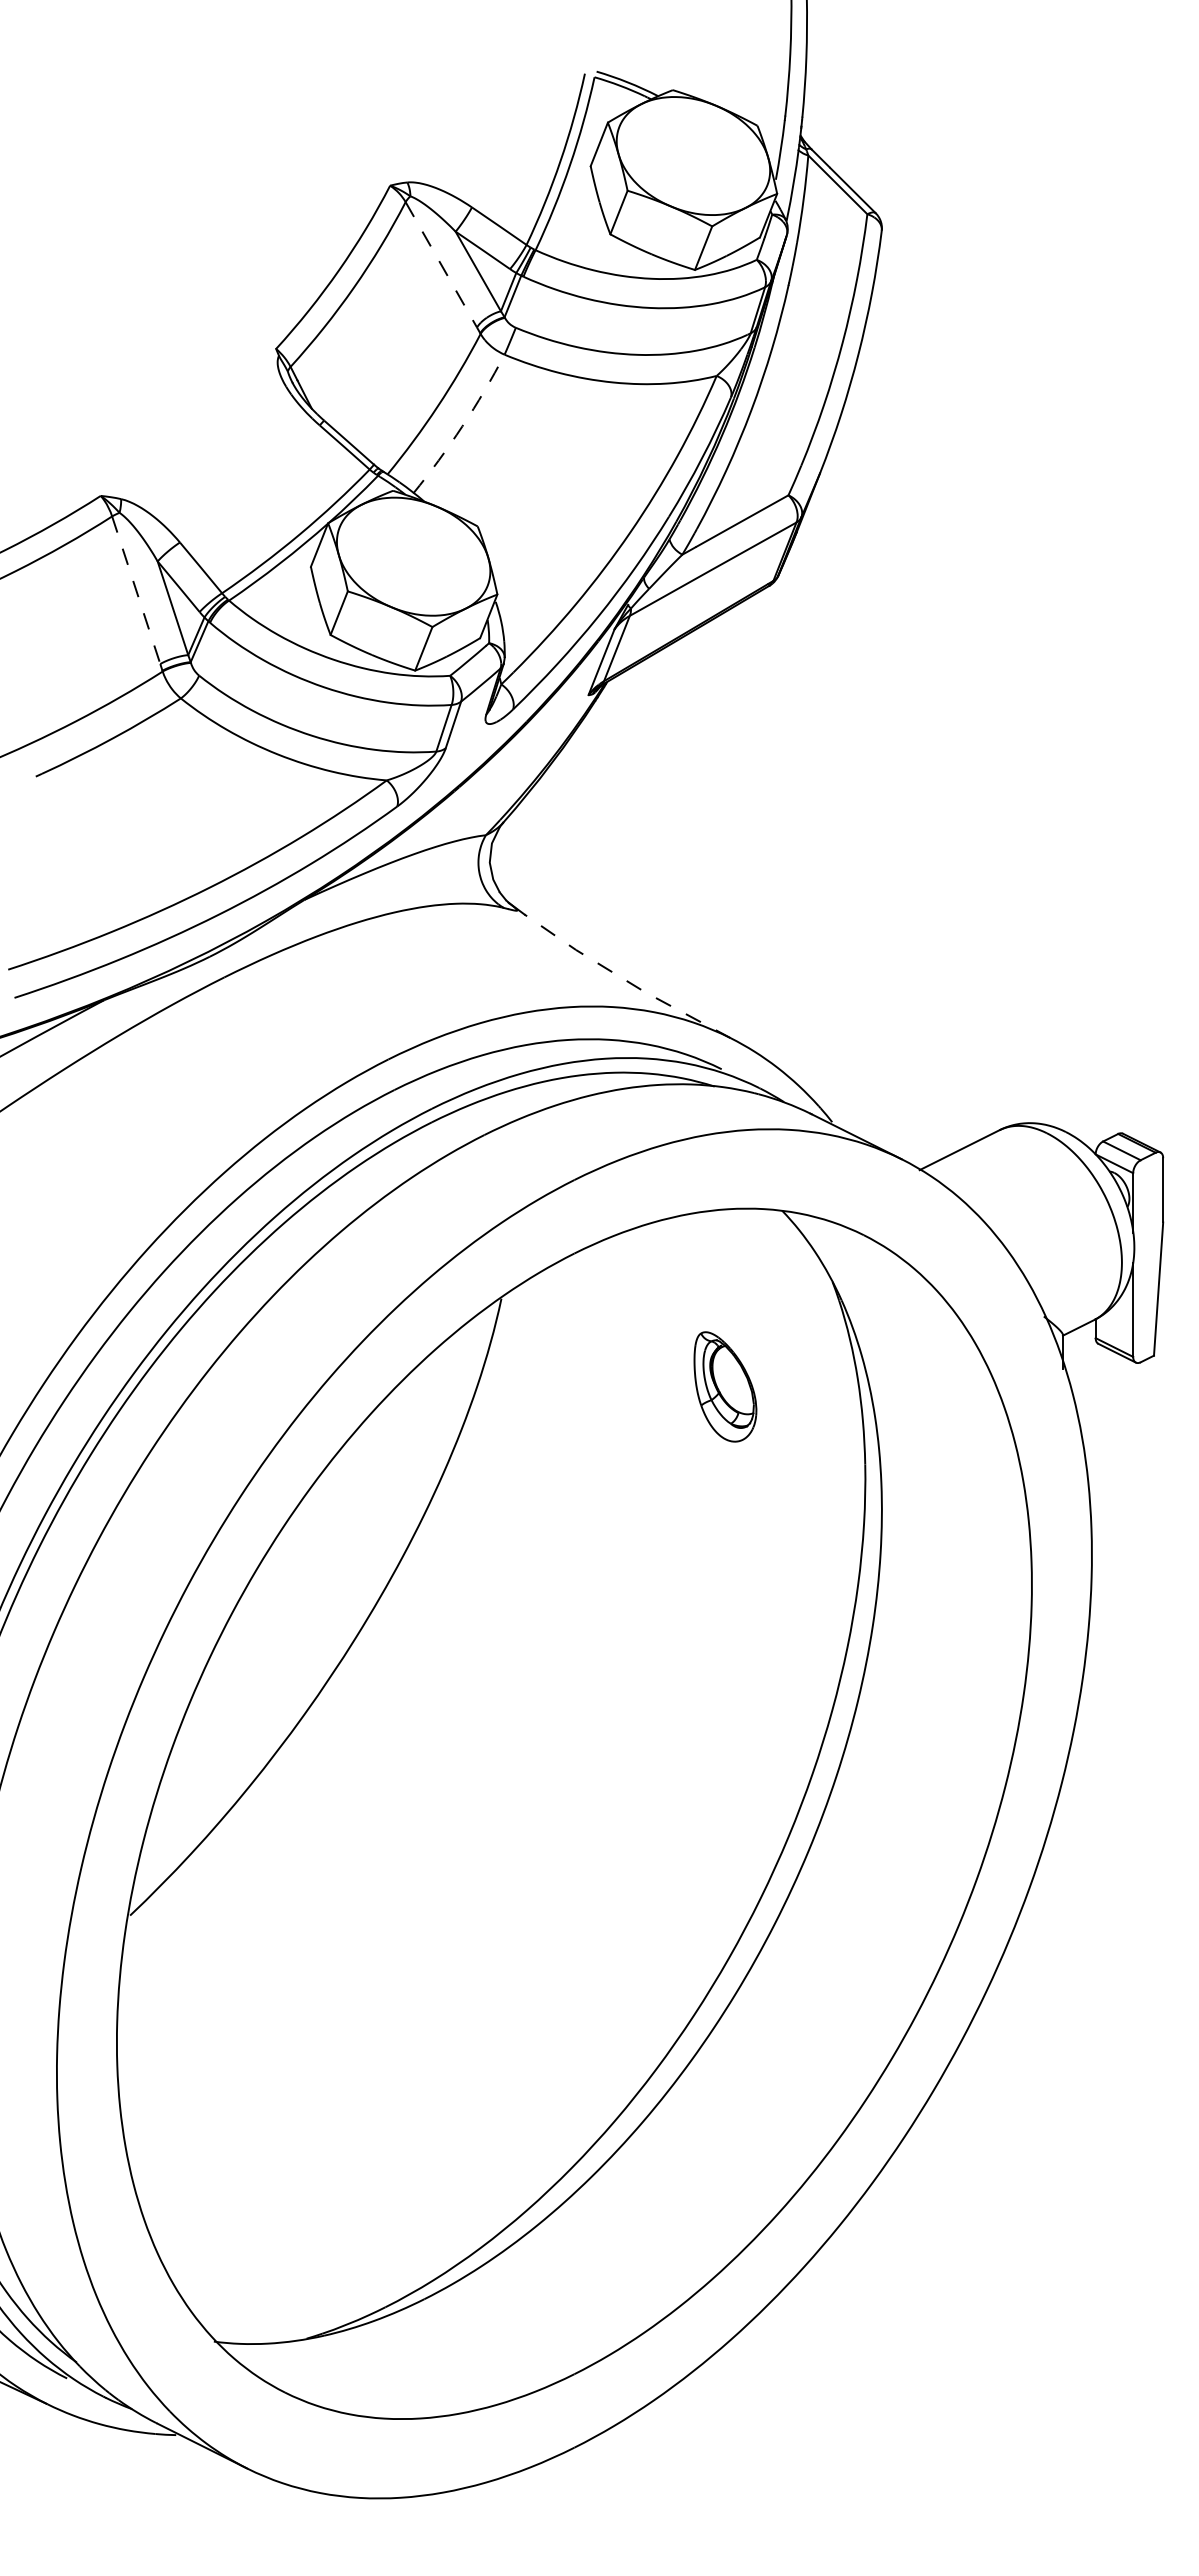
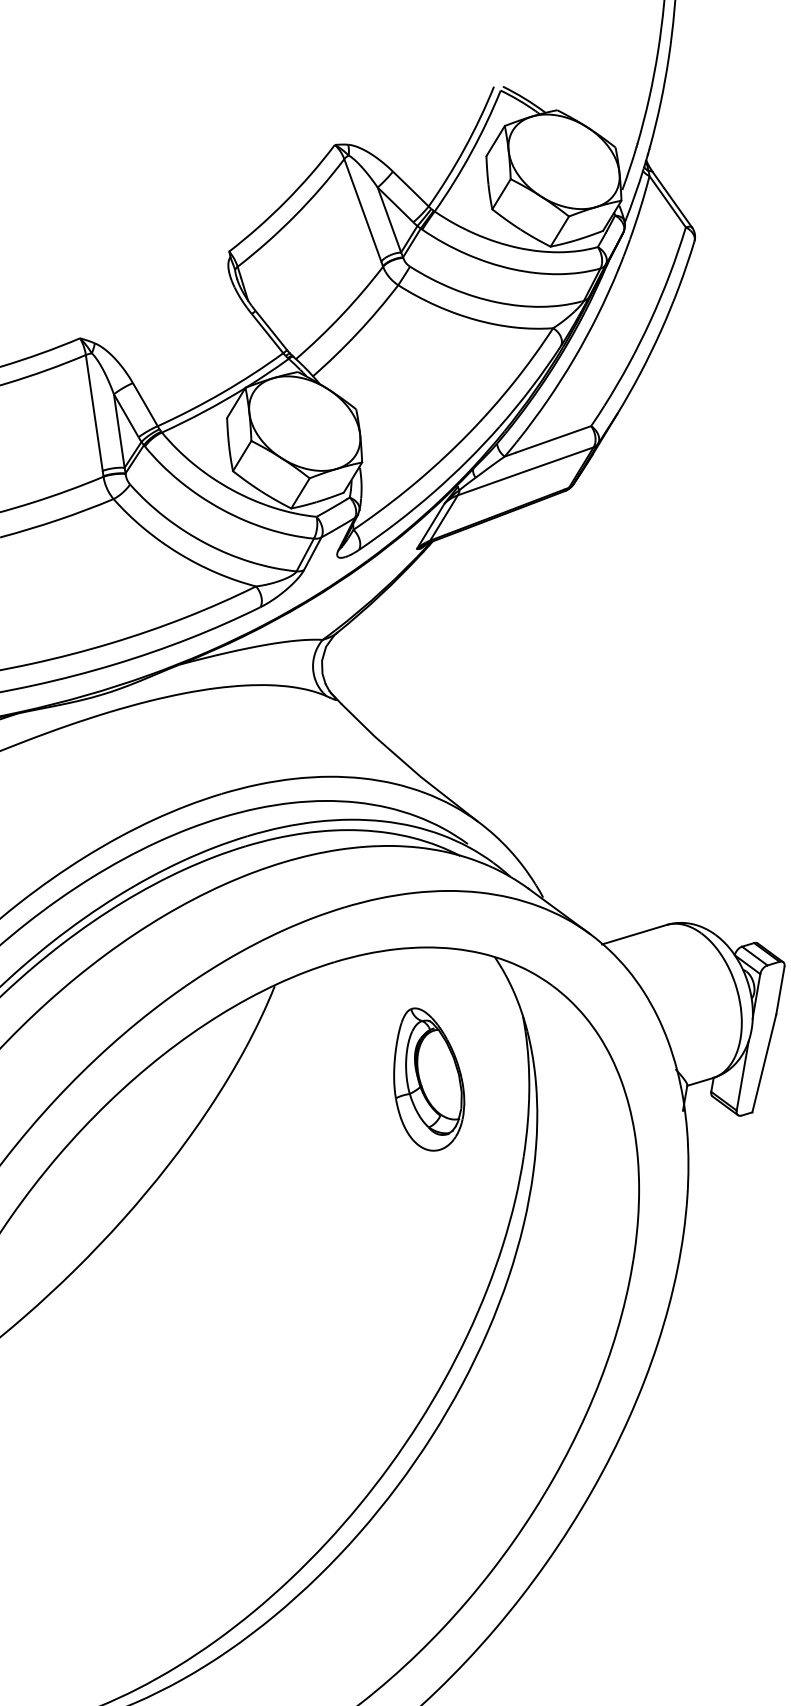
line: (441, 265) -> (362, 210), dashed -> solid
arc: (462, 426) -> (357, 333), dashed -> solid
line: (136, 590) -> (94, 413), dashed -> solid
line: (625, 980) -> (407, 765), dashed -> solid
part: (725, 1386) -> (429, 1080), size x1.67

